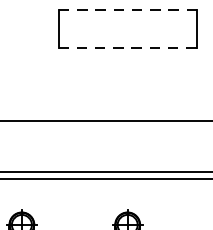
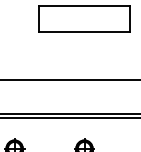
line: (127, 9) -> (84, 6), dashed -> solid
line: (127, 47) -> (84, 31), dashed -> solid

